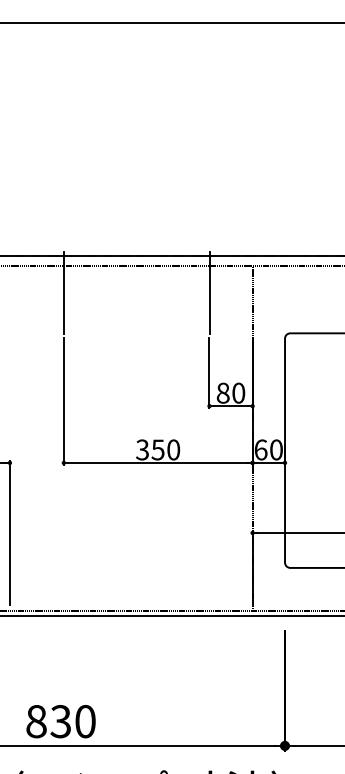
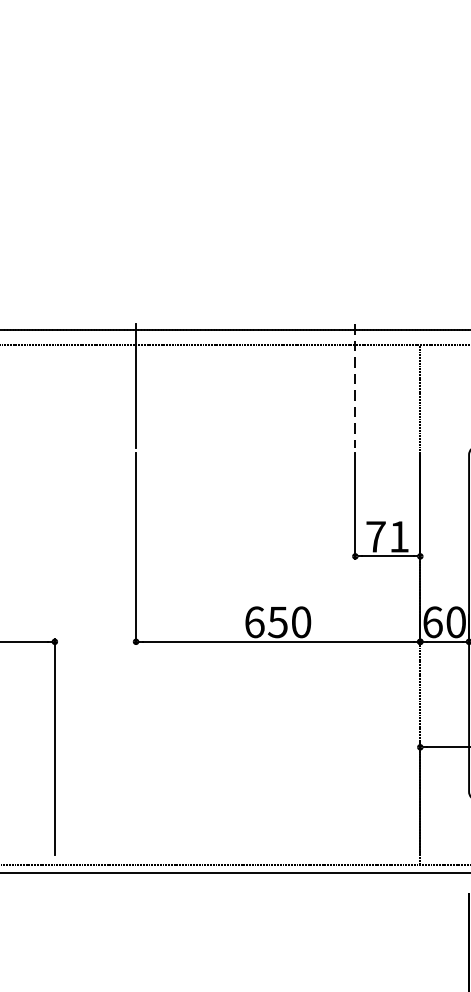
line: (209, 293) -> (355, 386), solid -> dashed
text: (230, 392) -> (386, 535), 80 -> 71
text: (142, 449) -> (254, 621), 350 -> 650

